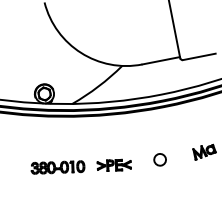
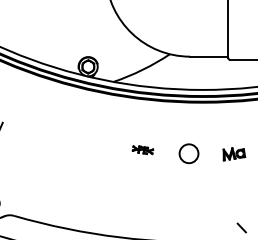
circle: (159, 159) -> (188, 153), size x1.6
part: (113, 164) -> (142, 149), size x0.6
part: (57, 167) -> (86, 141), removed

